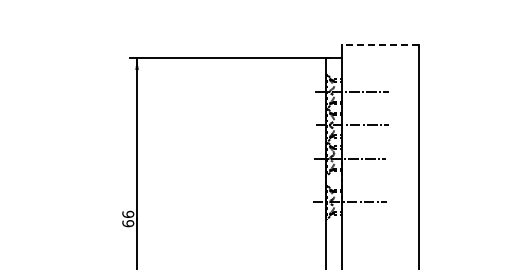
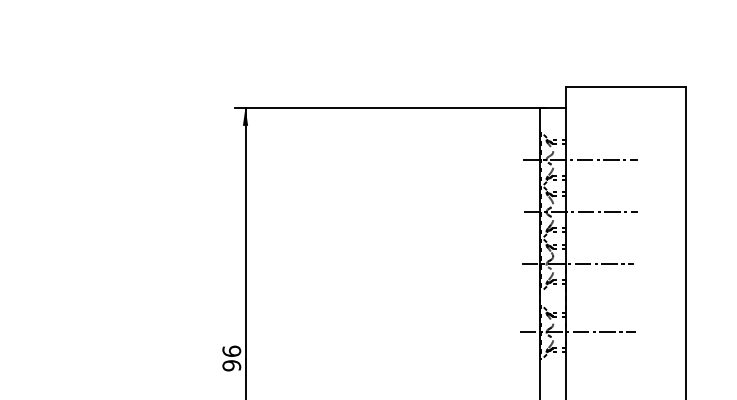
line: (380, 44) -> (625, 86), dashed -> solid
text: (128, 223) -> (232, 365), 66 -> 96

